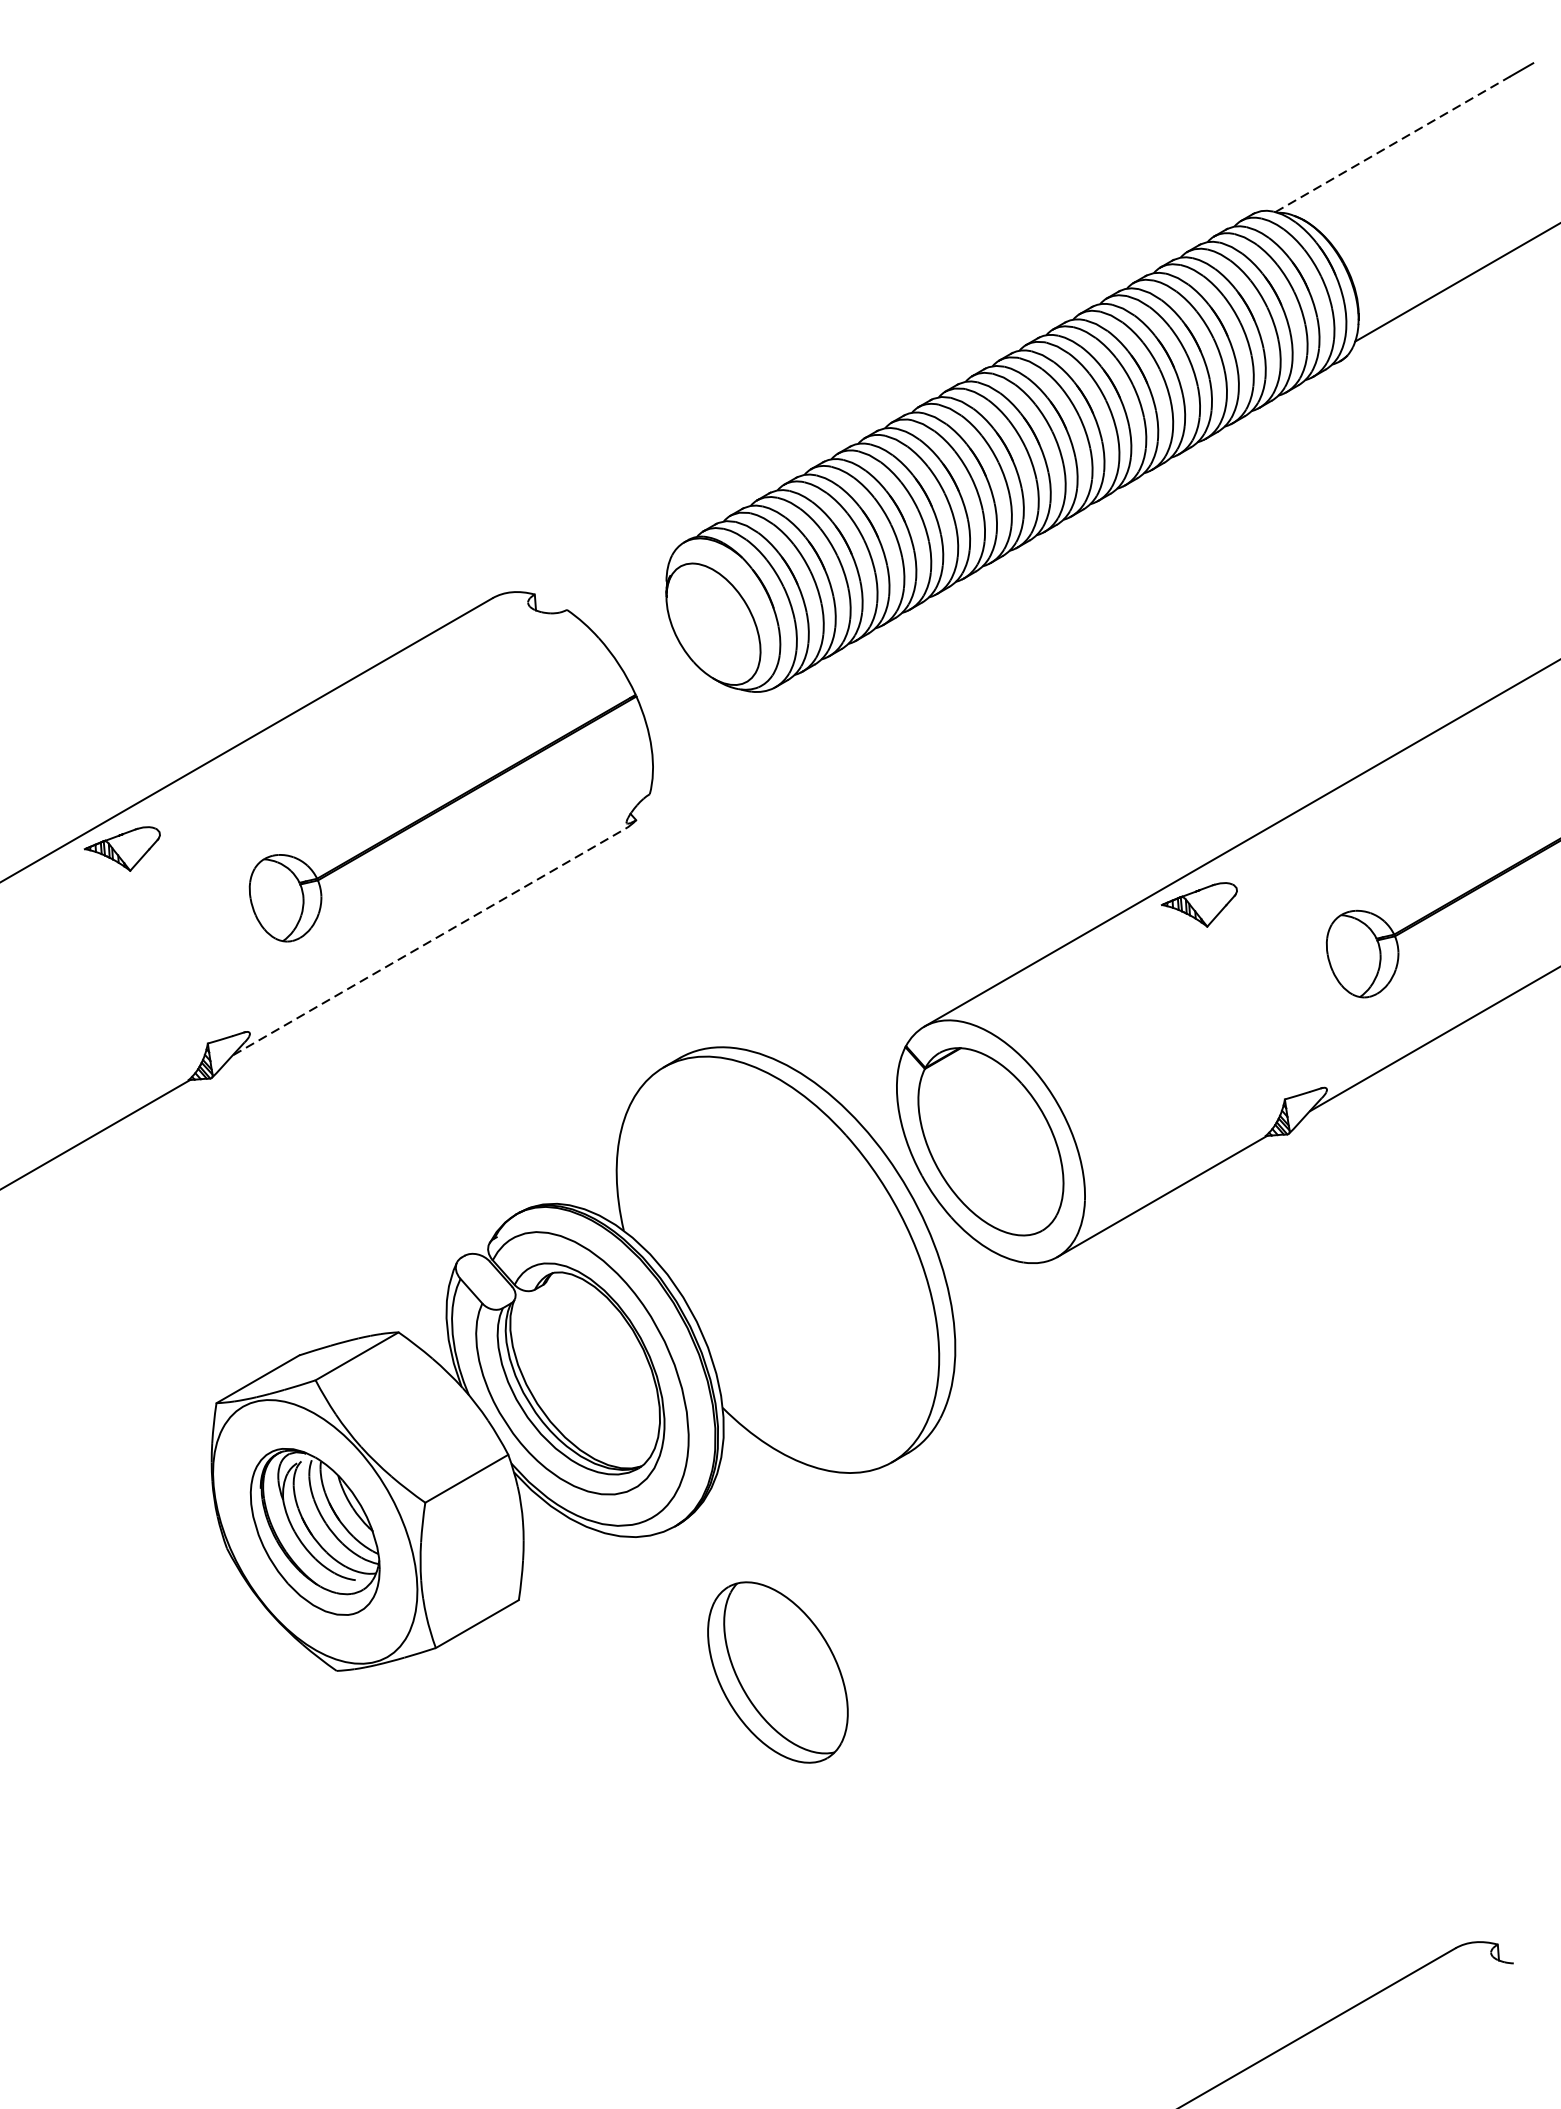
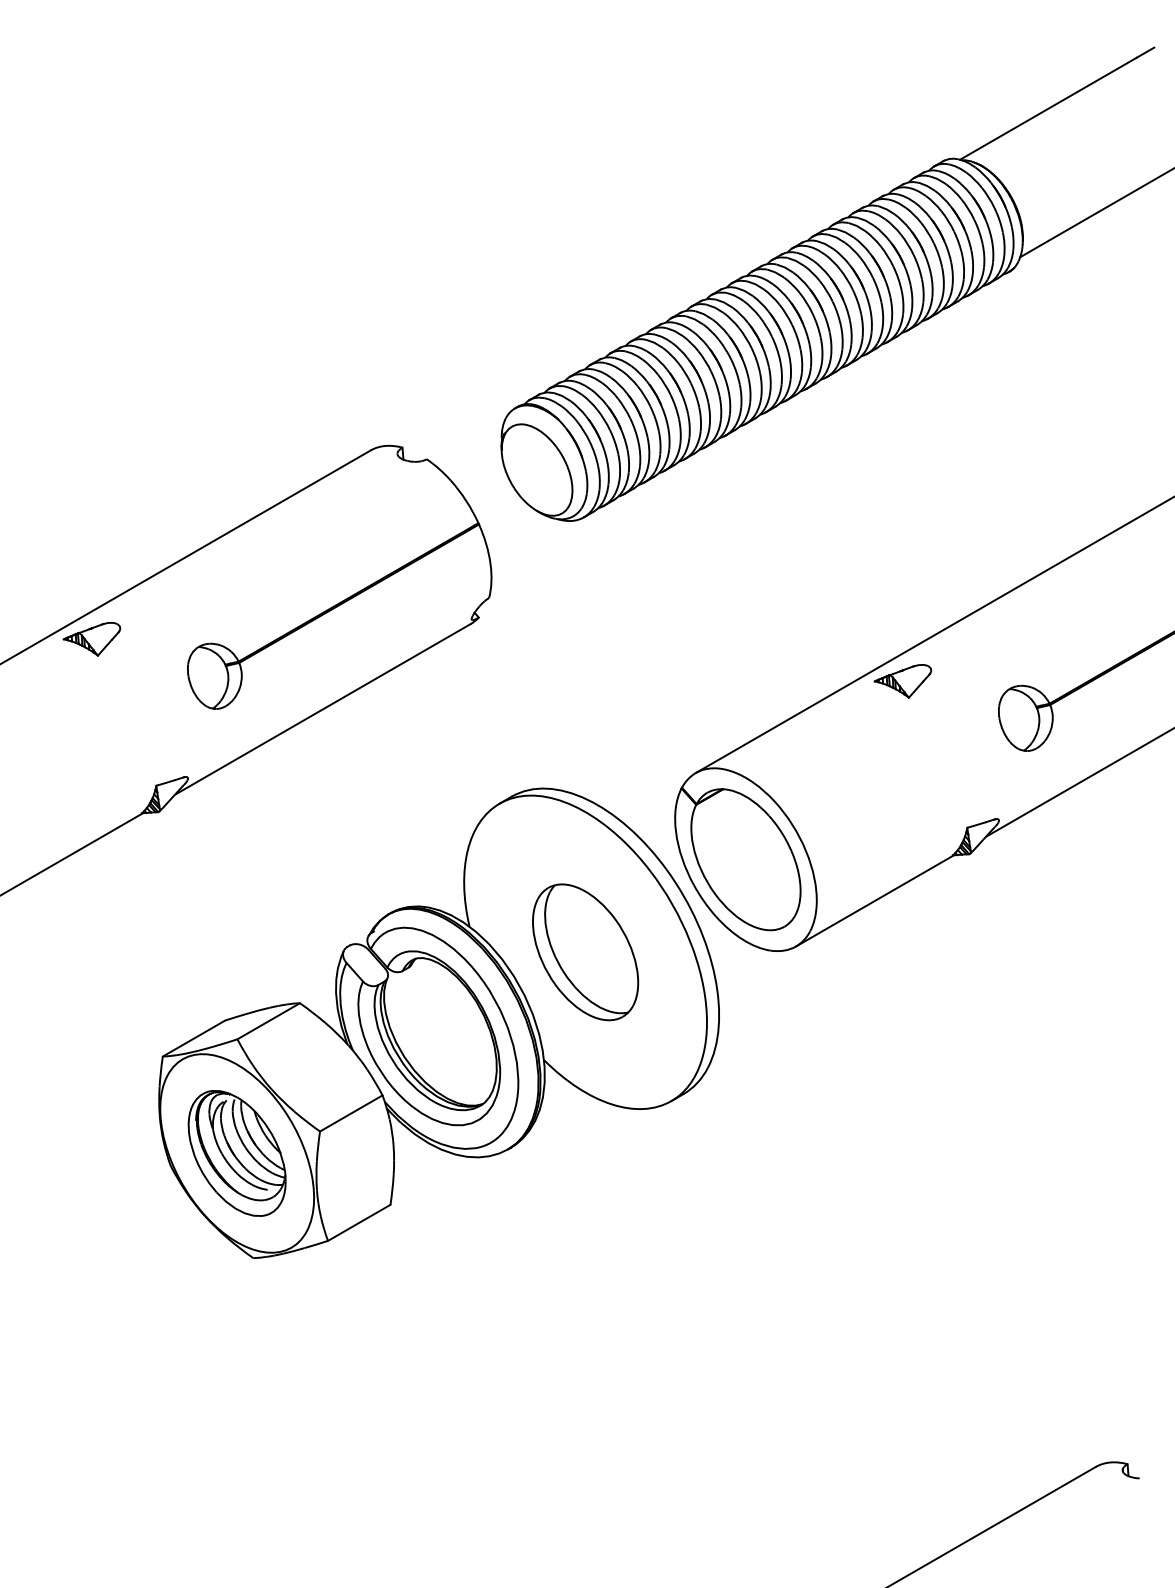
line: (1392, 144) -> (1048, 108), dashed -> solid
line: (429, 940) -> (323, 708), dashed -> solid
part: (777, 1672) -> (585, 952), moved

